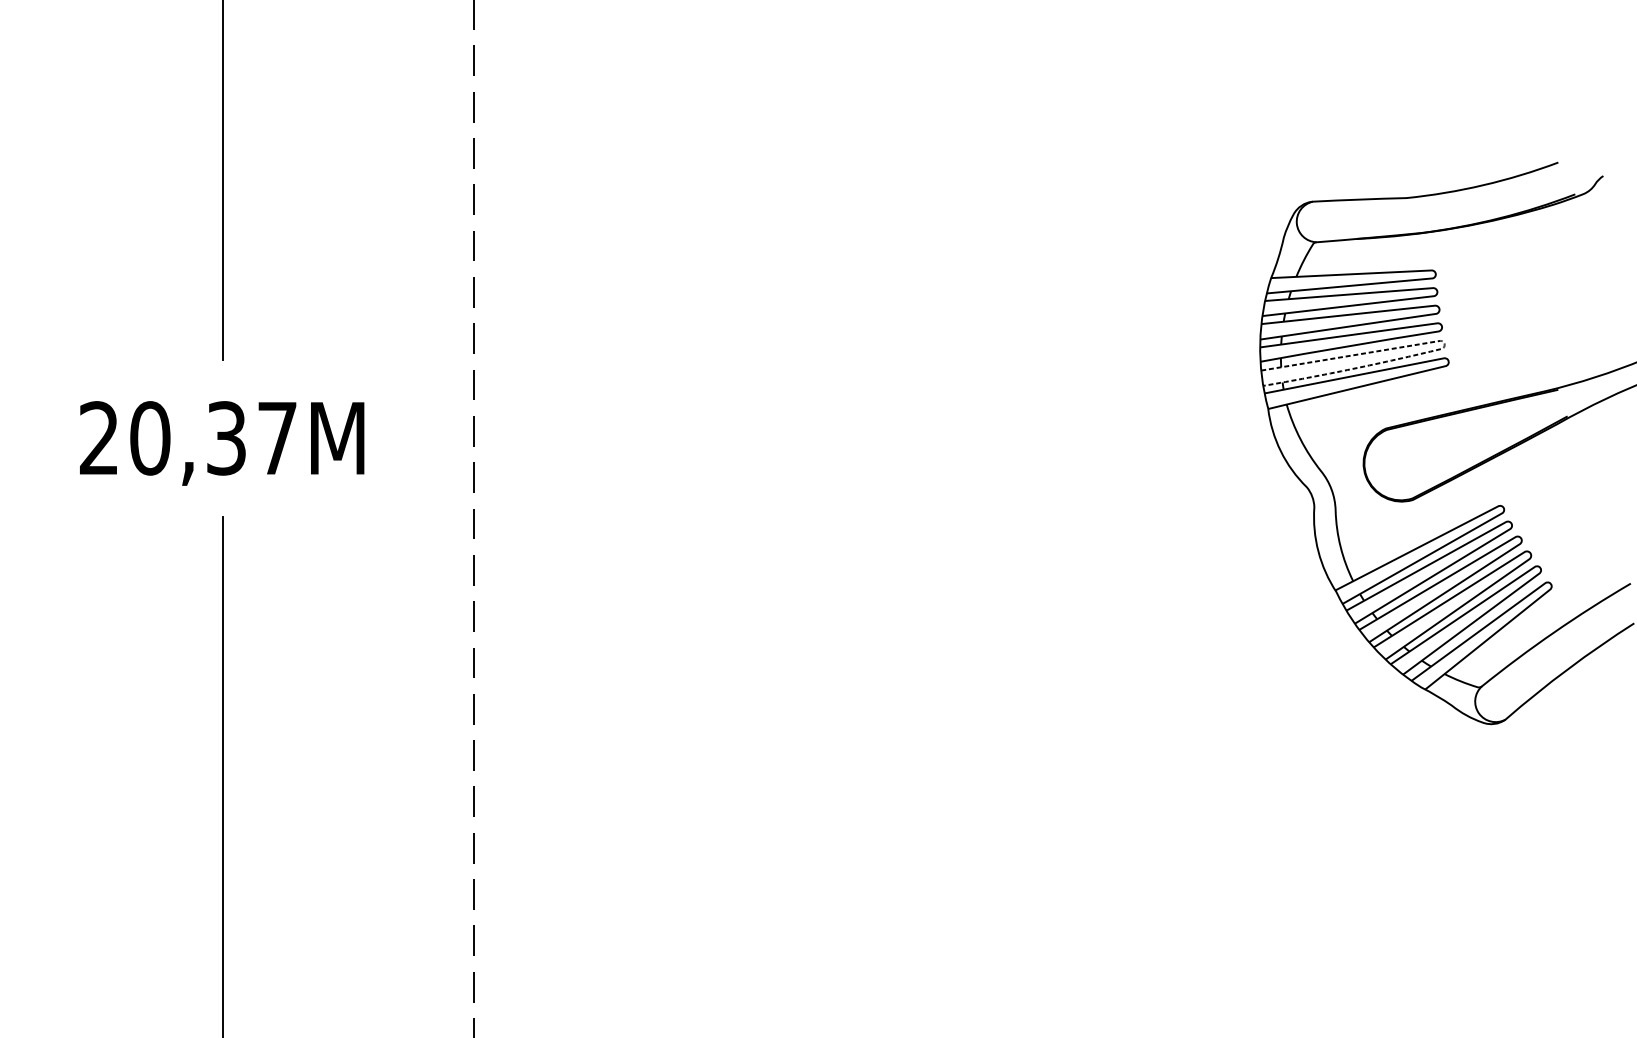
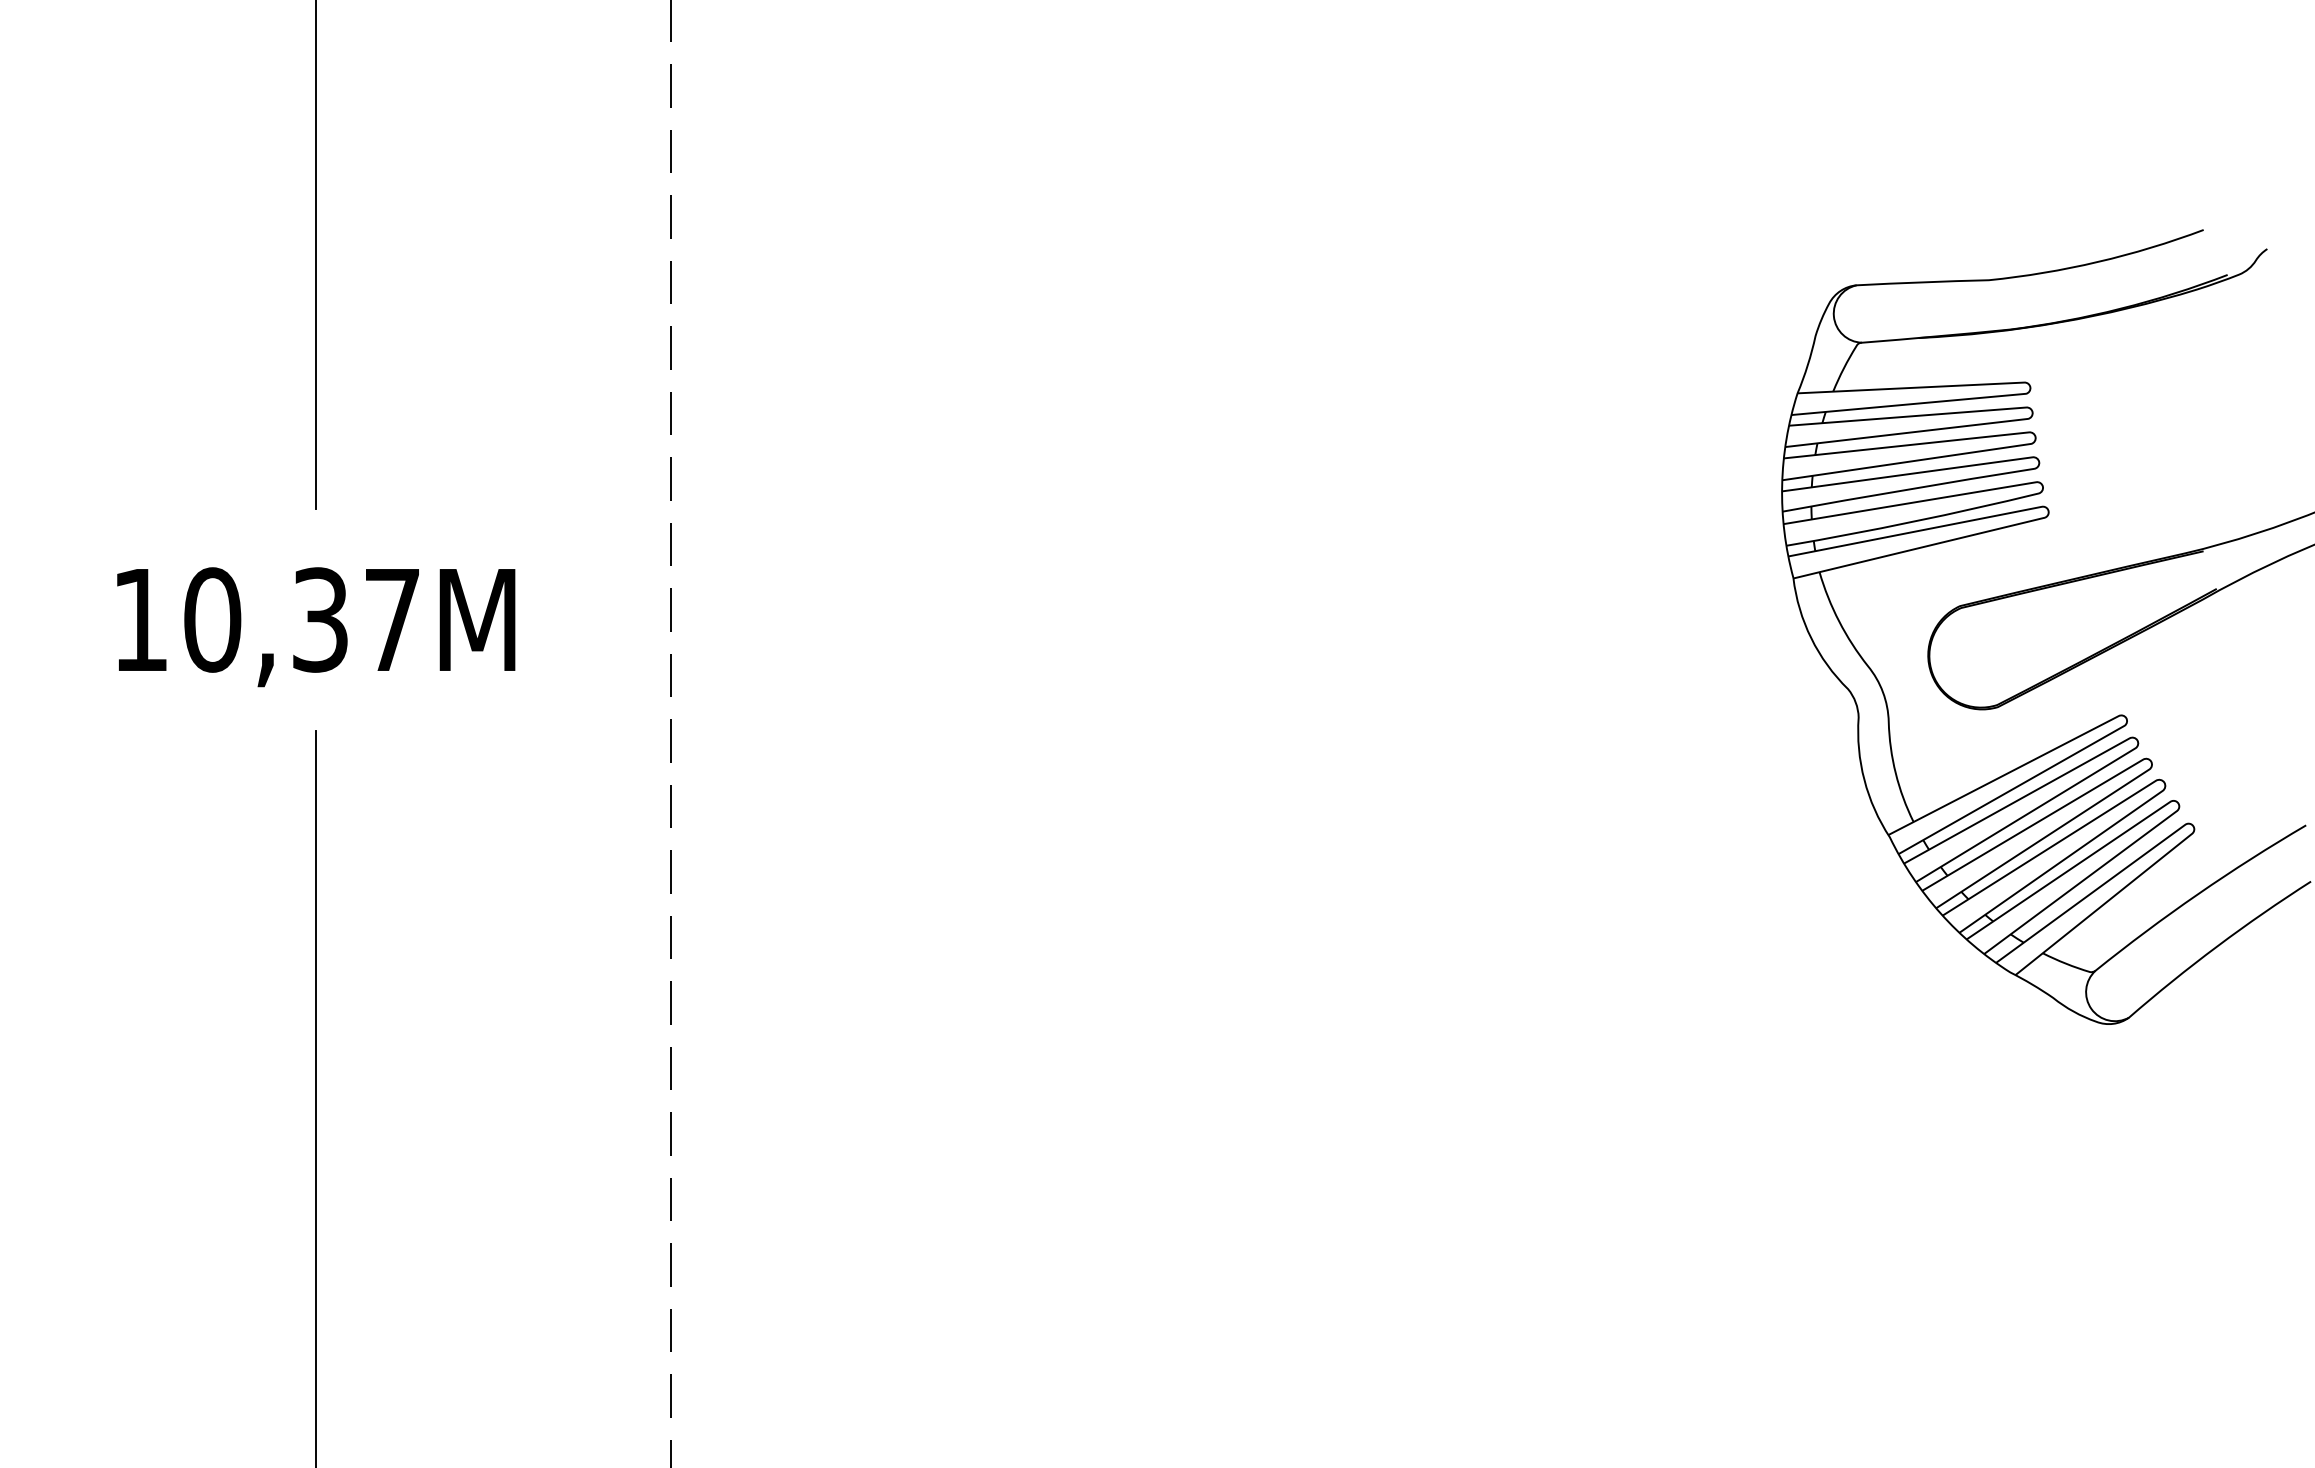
line: (1444, 346) -> (2042, 489), dashed -> solid
text: (98, 437) -> (139, 618), 20,37M -> 10,37M

